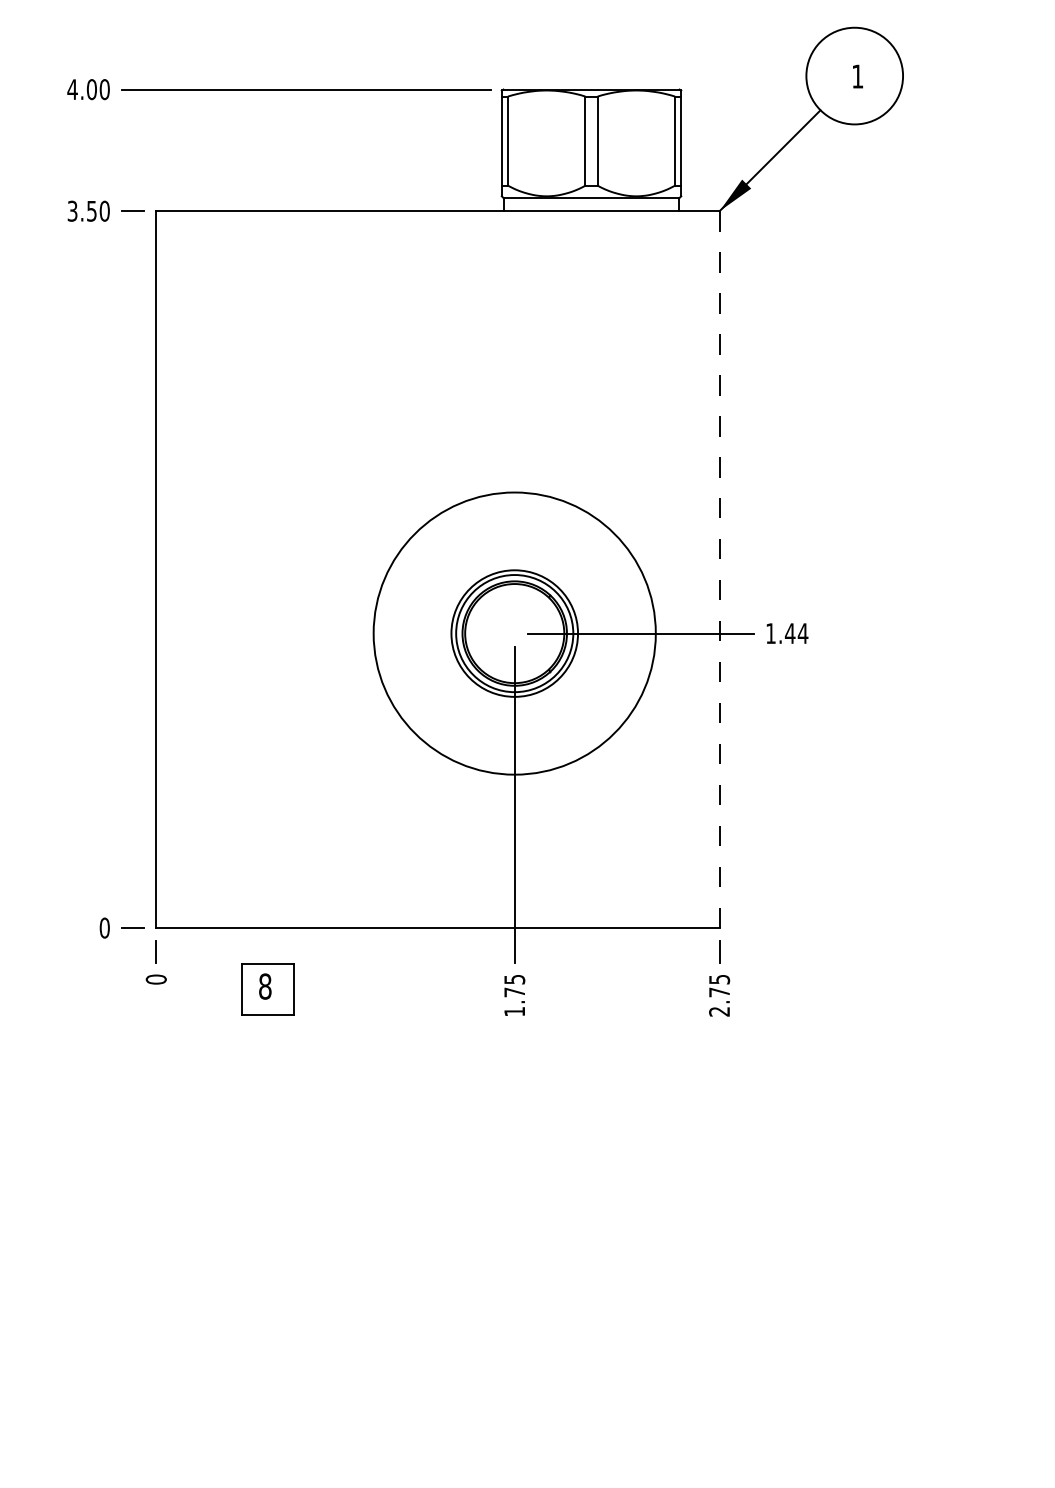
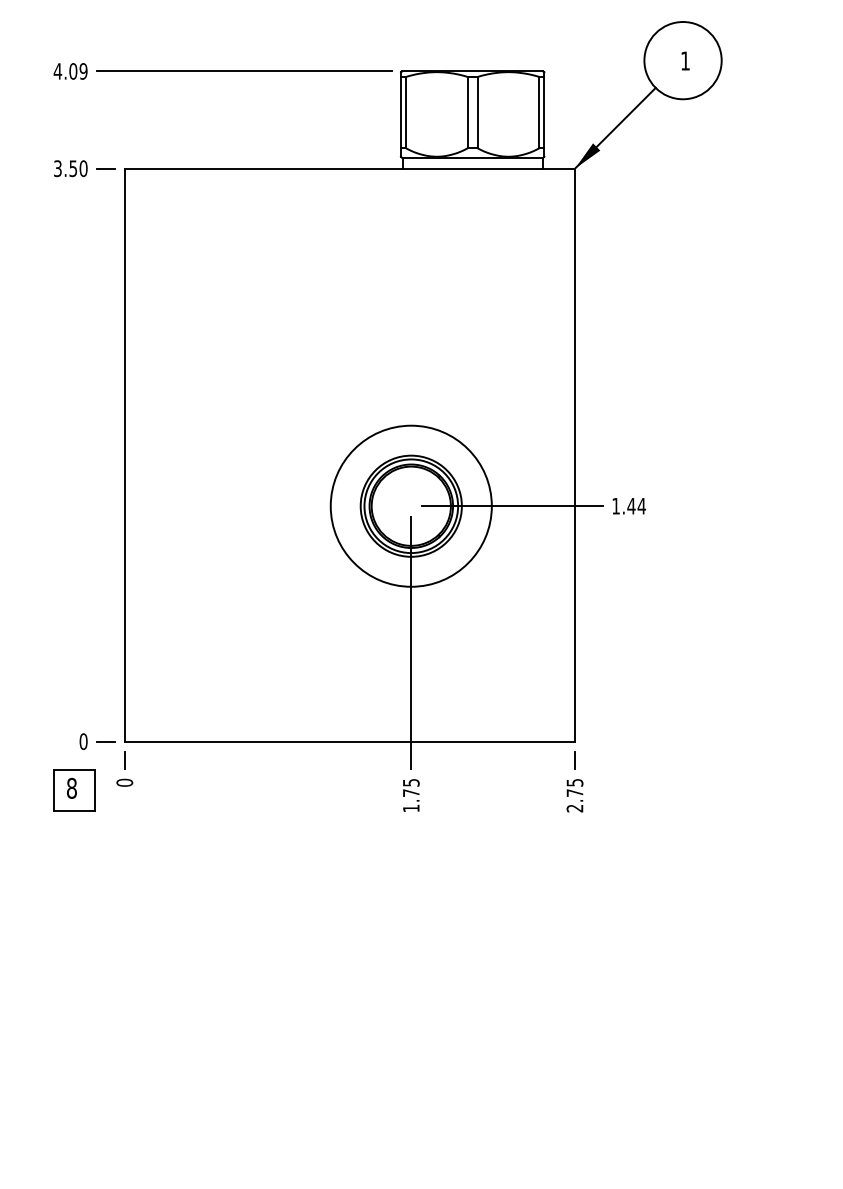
text: (104, 89) -> (83, 71), 4.00 -> 4.09
line: (720, 568) -> (575, 454), dashed -> solid
circle: (513, 632) -> (410, 505), size x0.71
part: (268, 989) -> (74, 790), moved

